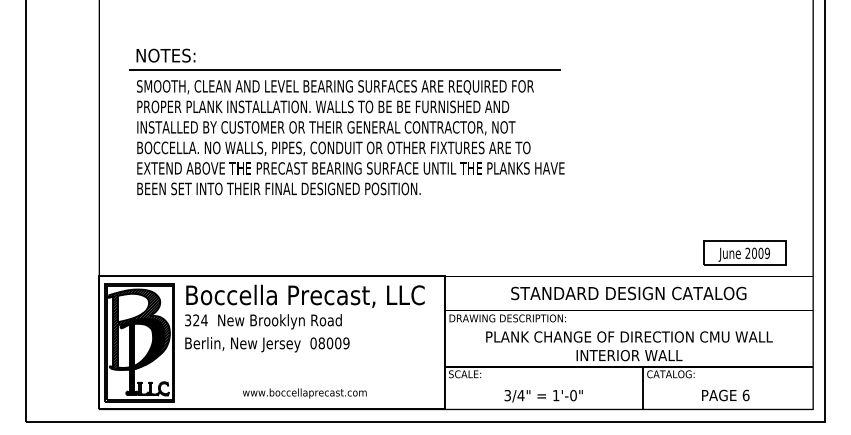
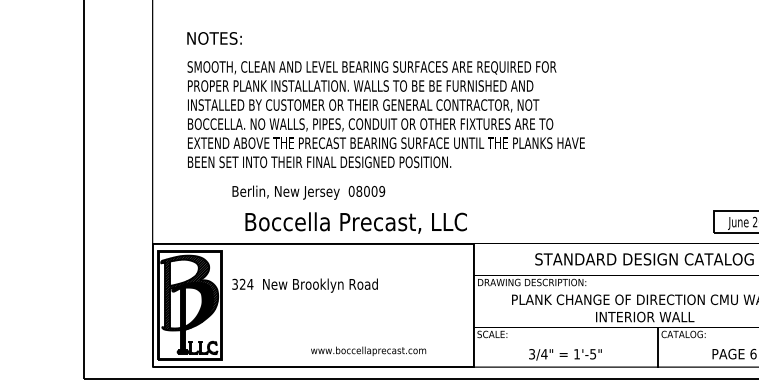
line: (345, 69) -> (381, 51), removed
text: (305, 295) -> (356, 222), moved
text: (267, 344) -> (308, 192), moved
text: (304, 393) -> (368, 351), moved
text: (573, 395) -> (593, 354), 1'-0" -> 1'-5"

